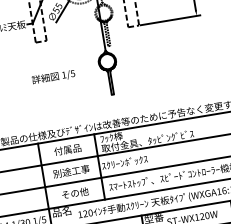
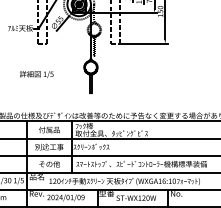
text: (53, 77) -> (36, 74), moved

